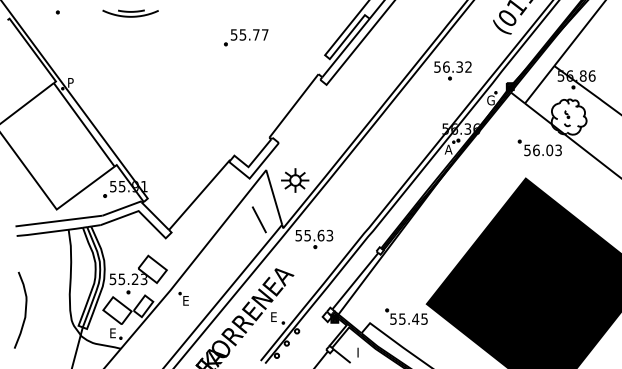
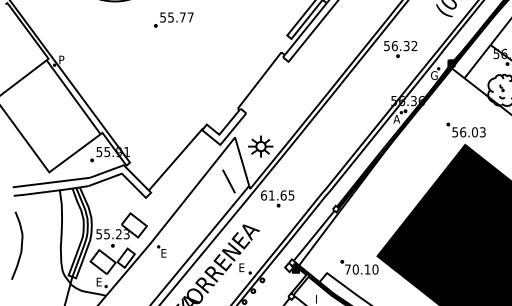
part: (246, 37) -> (174, 19), moved
part: (539, 147) -> (465, 129), moved
text: (314, 235) -> (277, 195), 55.63 -> 61.65
curve: (24, 310) -> (20, 245), moved
text: (409, 318) -> (362, 268), 55.45 -> 70.10

